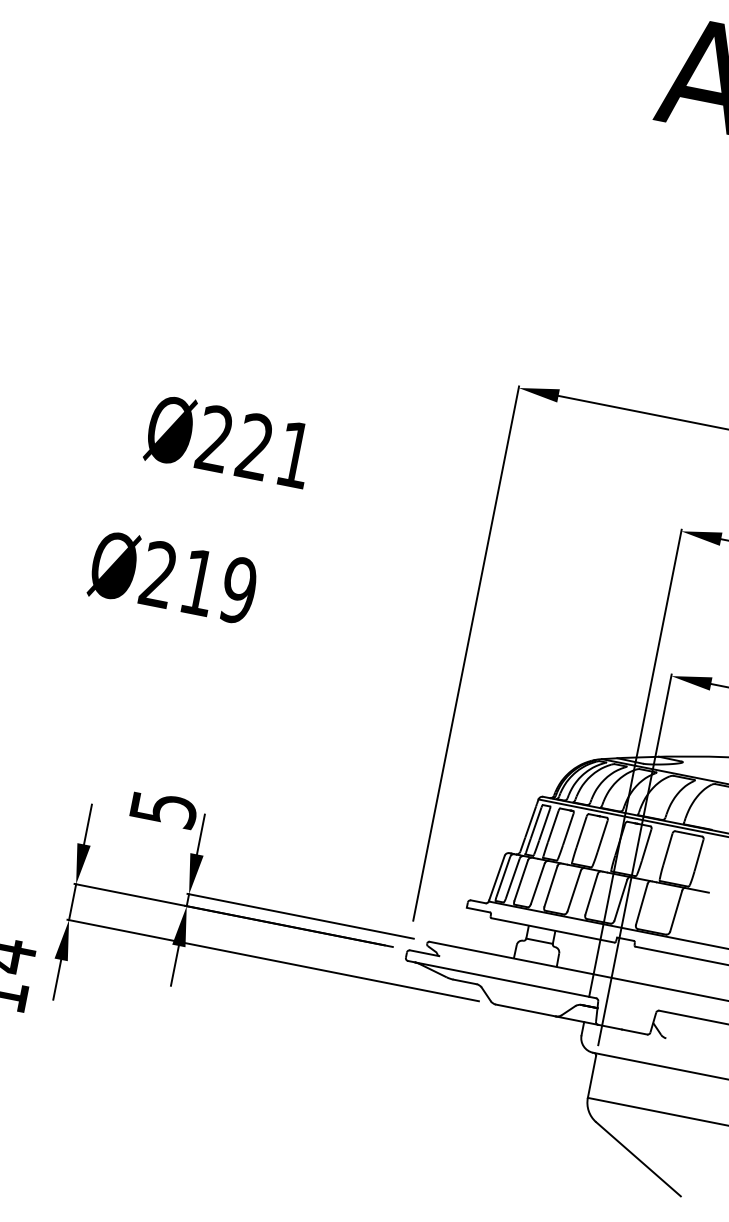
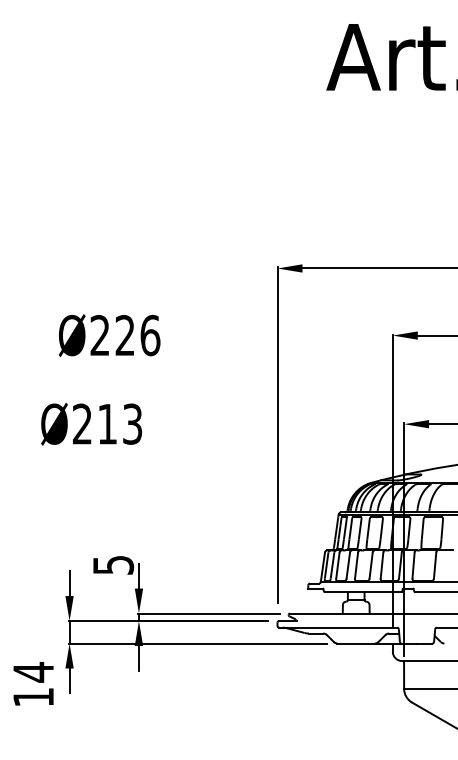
text: (295, 454) -> (150, 335), Ø221 -> Ø226
text: (238, 589) -> (132, 423), Ø219 -> Ø213

